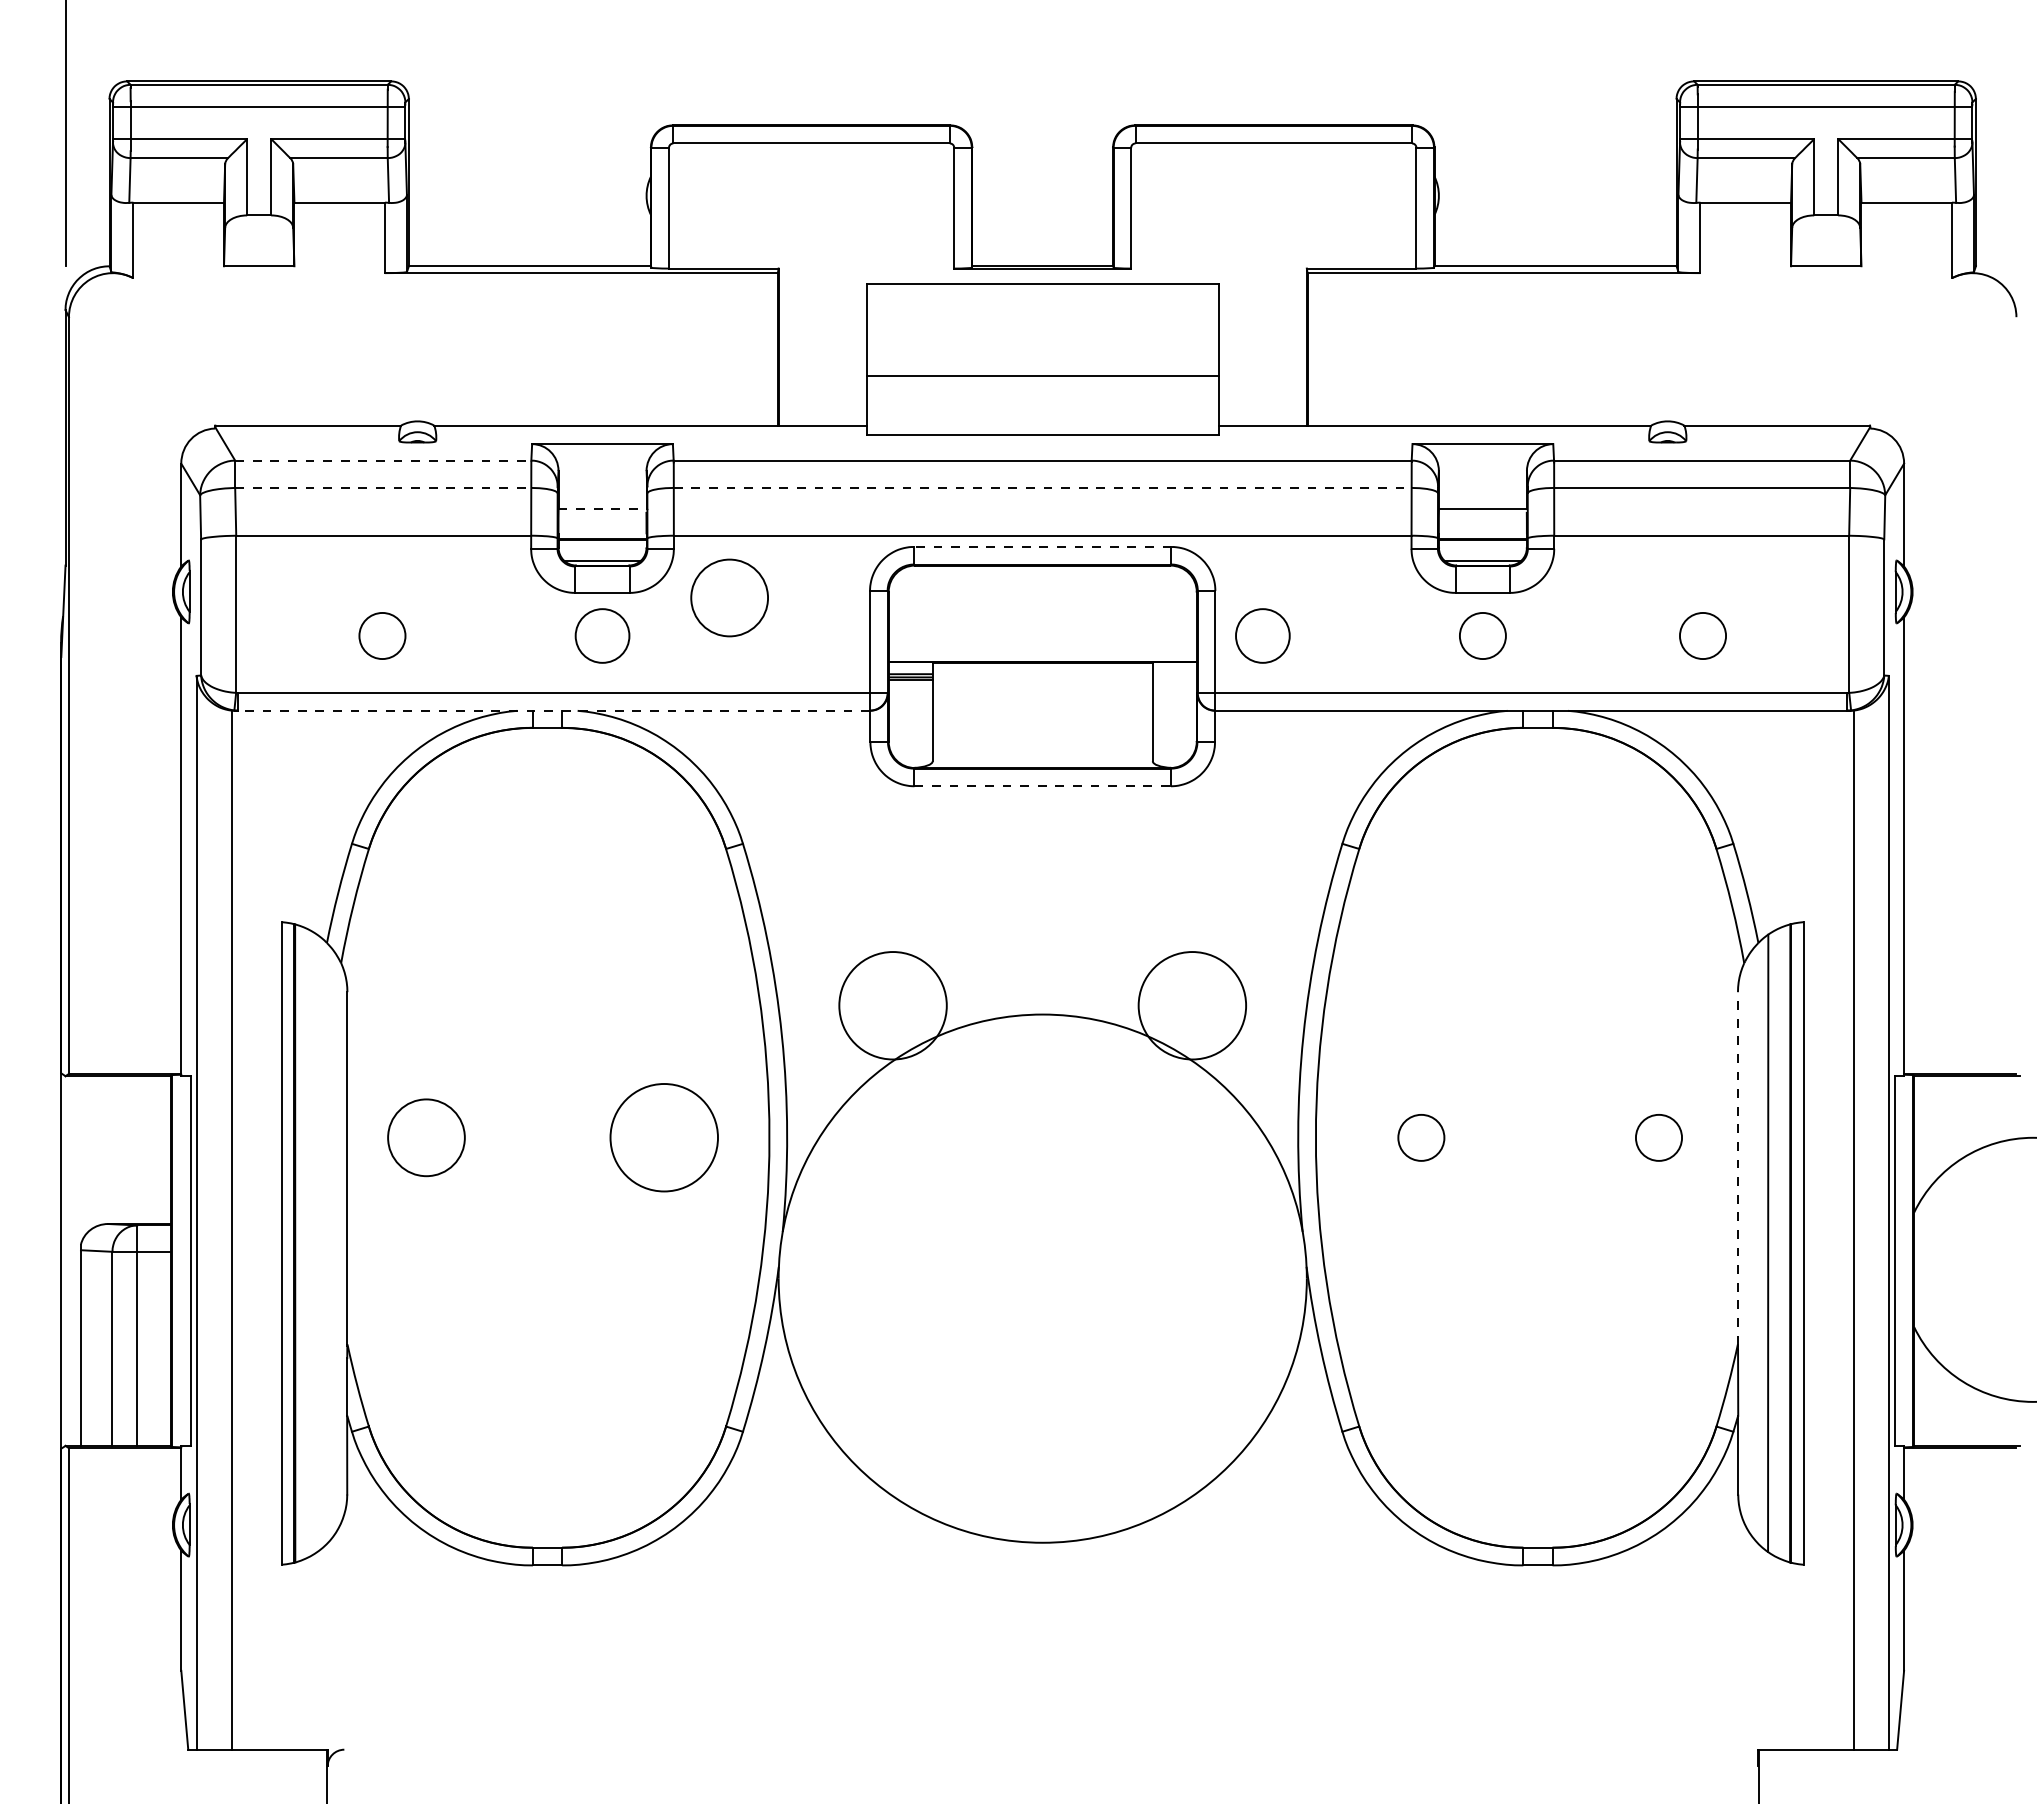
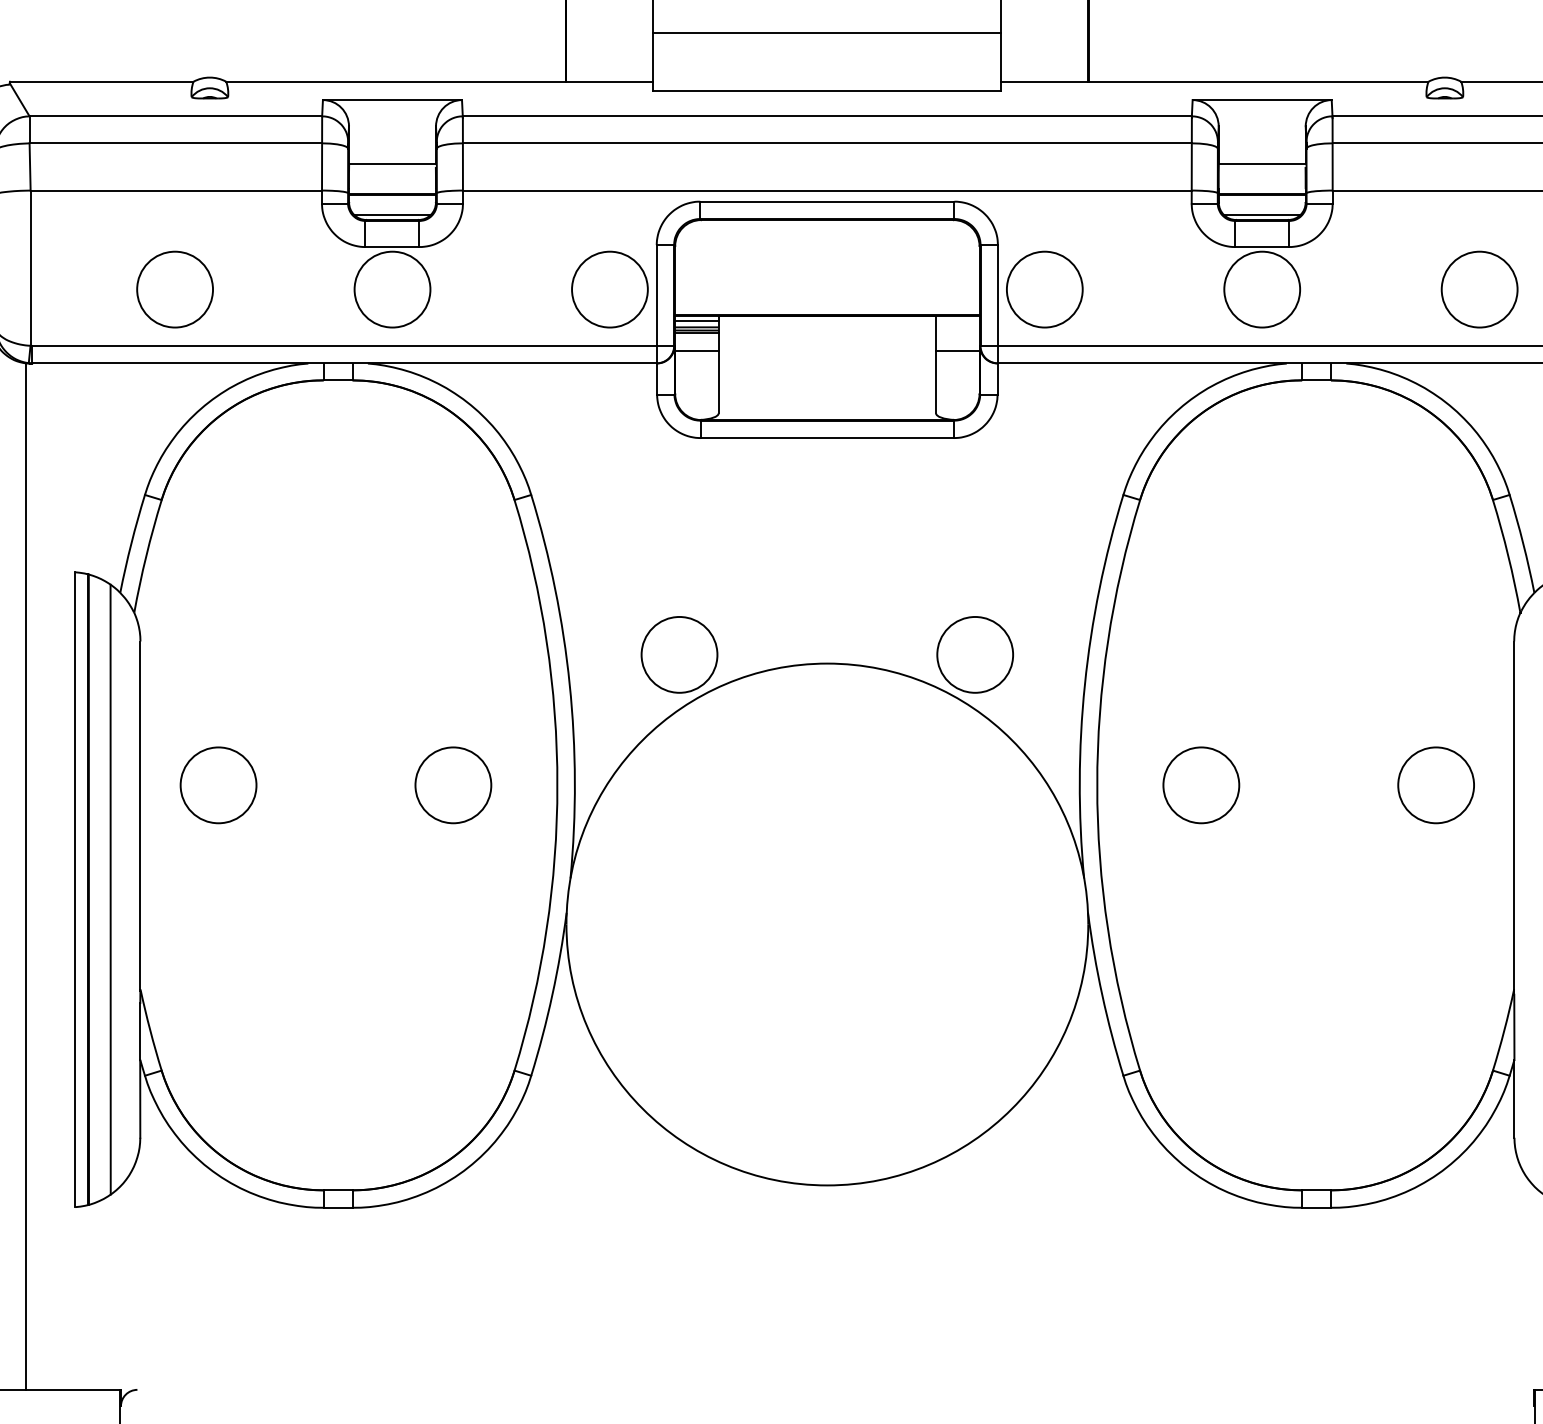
line: (383, 460) -> (176, 116), dashed -> solid
line: (383, 487) -> (176, 142), dashed -> solid
line: (1042, 487) -> (827, 142), dashed -> solid
line: (603, 509) -> (393, 164), dashed -> solid
line: (1042, 547) -> (827, 202), dashed -> solid
circle: (729, 597) -> (609, 289), moved
circle: (382, 635) -> (175, 289), size x1.67
circle: (602, 635) -> (392, 289), size x1.43
circle: (1262, 635) -> (1044, 289), size x1.43
circle: (1482, 635) -> (1261, 289), size x1.67
circle: (1702, 635) -> (1479, 289), size x1.67
line: (910, 667) -> (696, 320), added
line: (910, 697) -> (696, 350), added
line: (1174, 697) -> (957, 350), added
line: (553, 710) -> (344, 363), dashed -> solid
line: (1043, 786) -> (828, 438), dashed -> solid
circle: (892, 1005) -> (678, 654), size x0.71
circle: (1192, 1005) -> (975, 654), size x0.71
circle: (663, 1137) -> (452, 785), size x0.71
circle: (1421, 1137) -> (1201, 785), size x1.67
circle: (1658, 1137) -> (1435, 785), size x1.67
line: (1737, 1167) -> (1513, 814), dashed -> solid
line: (317, 1243) -> (110, 889), added

